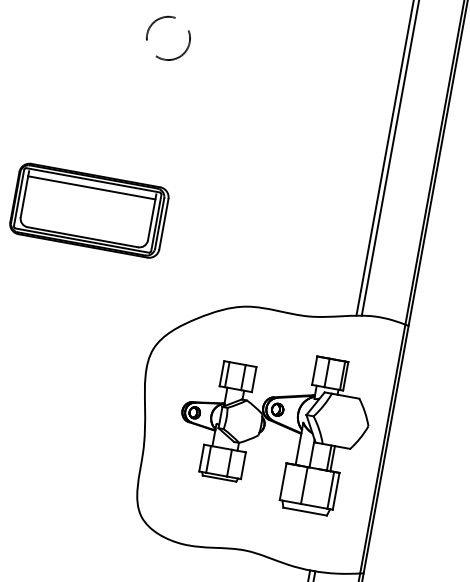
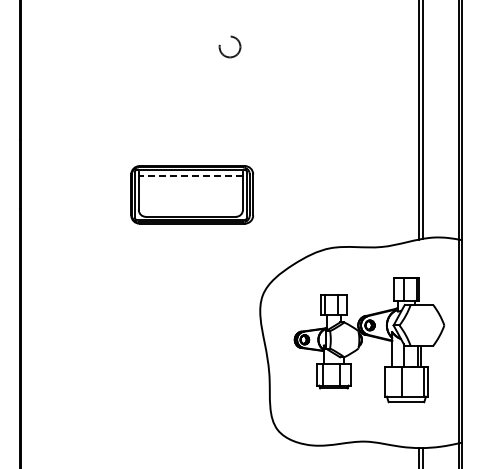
circle: (167, 37) -> (229, 46), size x0.6
line: (91, 187) -> (190, 176), solid -> dashed

